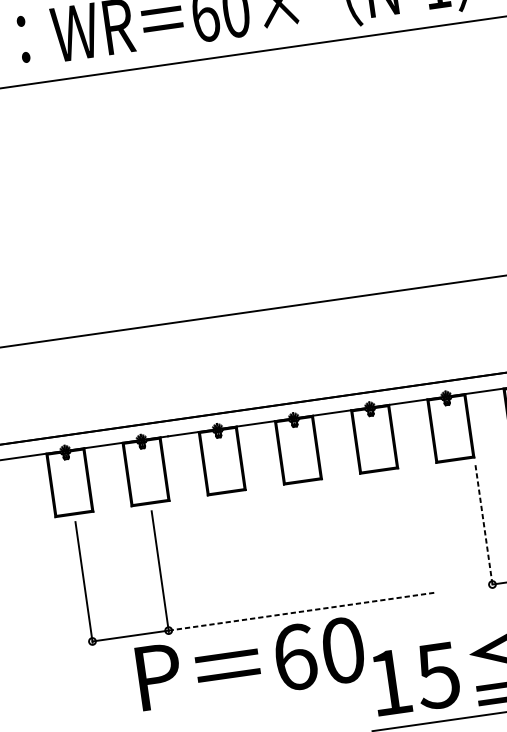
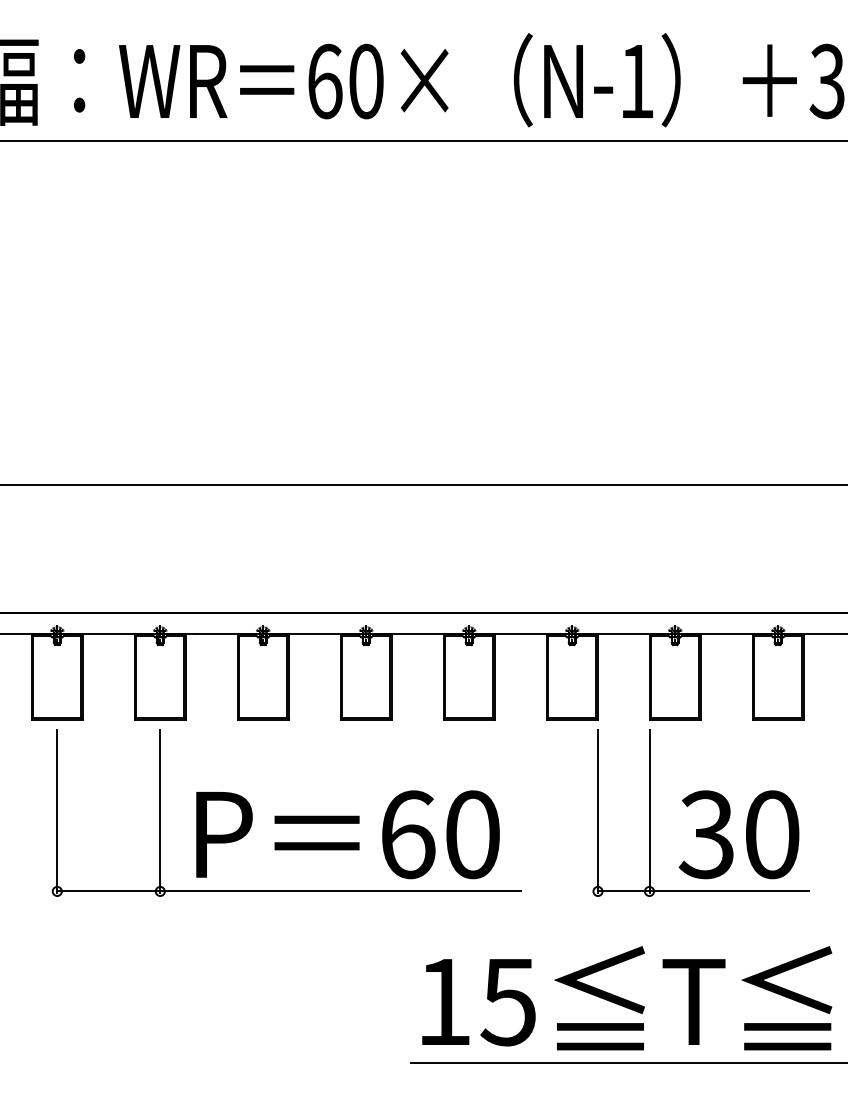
line: (484, 525) -> (598, 811), dashed -> solid
line: (301, 611) -> (340, 891), dashed -> solid
text: (250, 663) -> (347, 834), moved

